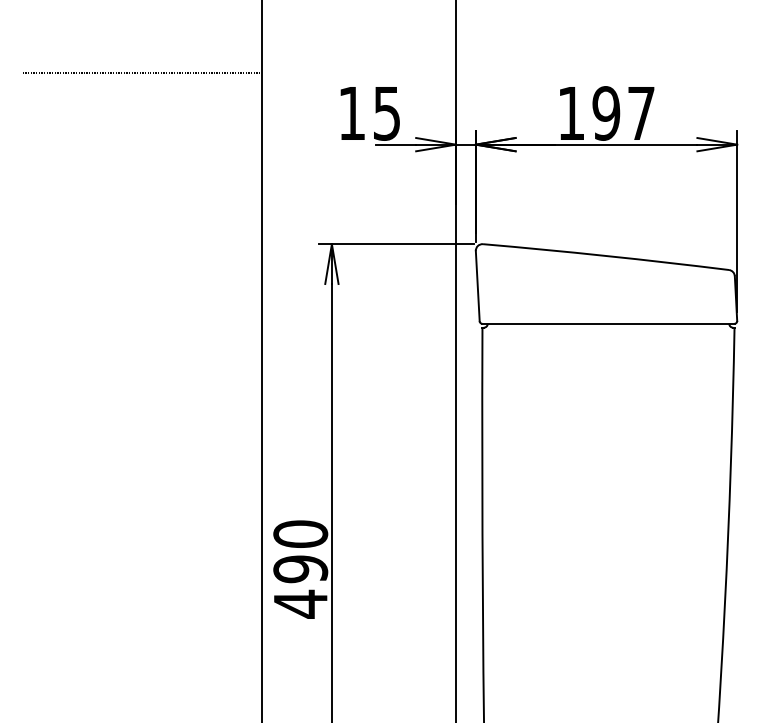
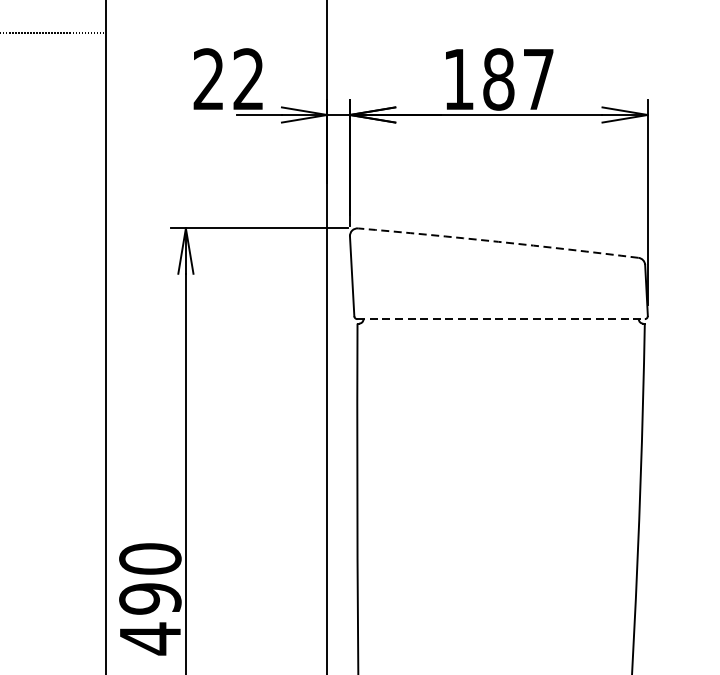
text: (368, 113) -> (227, 79), 15 -> 22
text: (606, 113) -> (498, 79), 197 -> 187
arc: (606, 255) -> (498, 241), solid -> dashed
line: (608, 323) -> (501, 318), solid -> dashed

